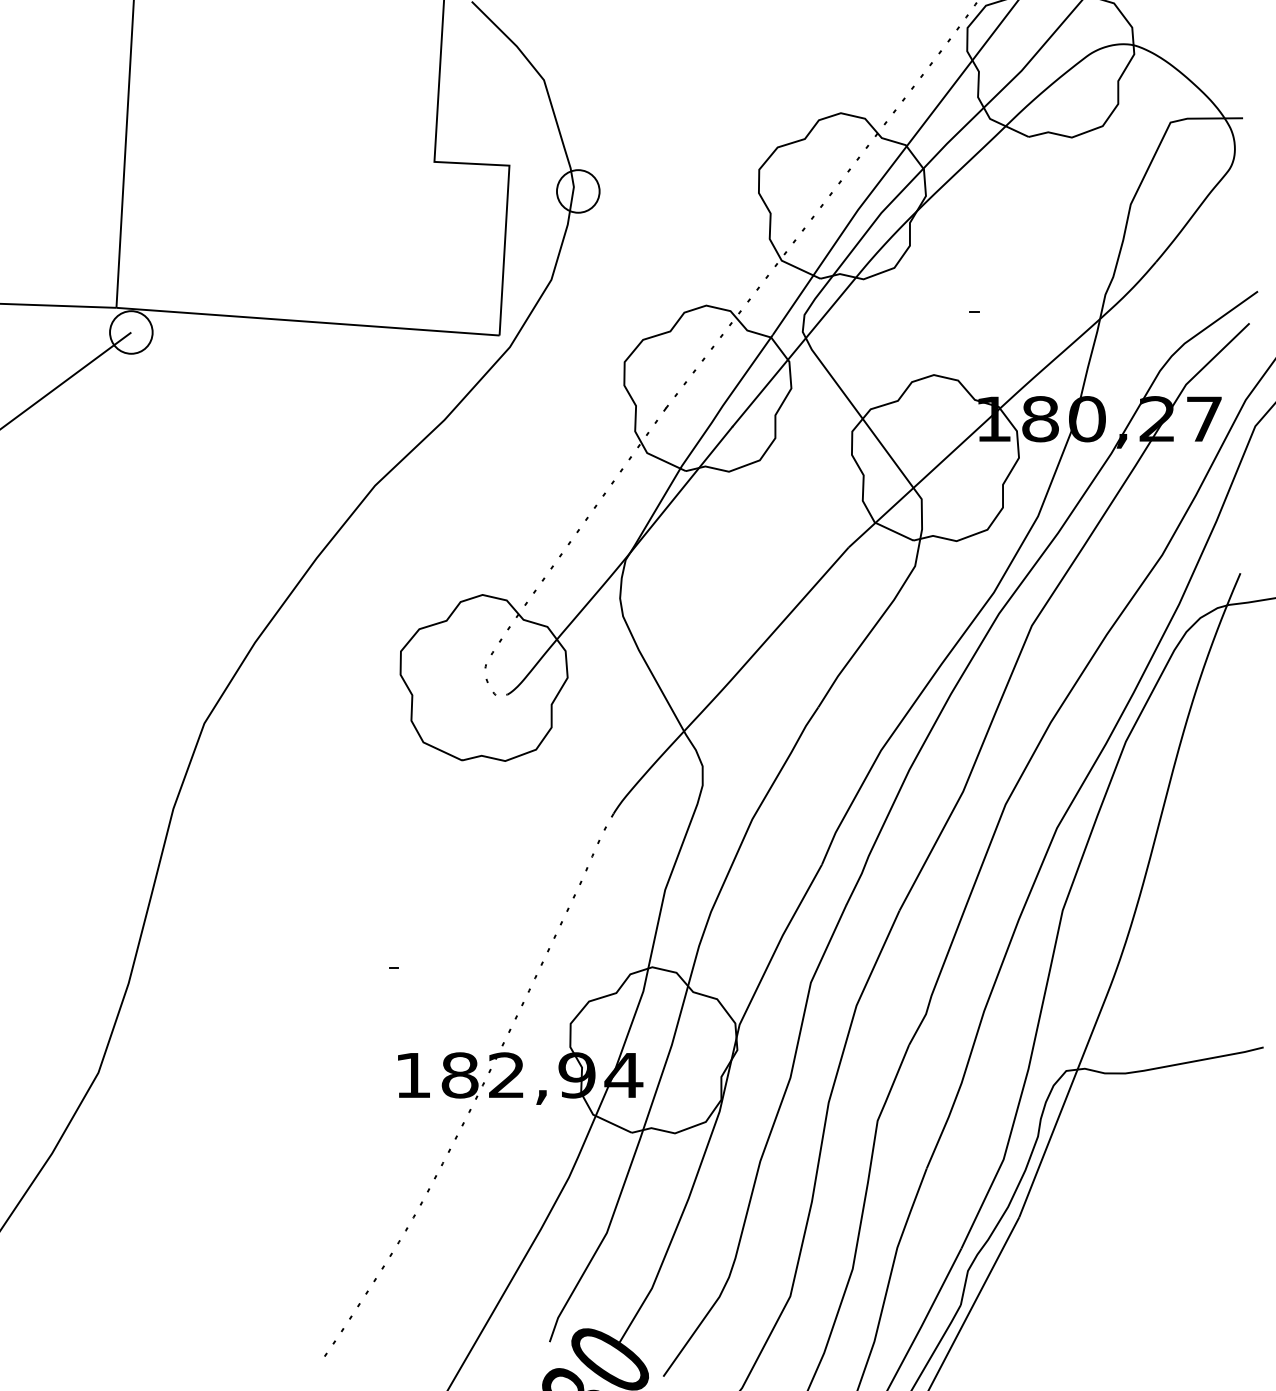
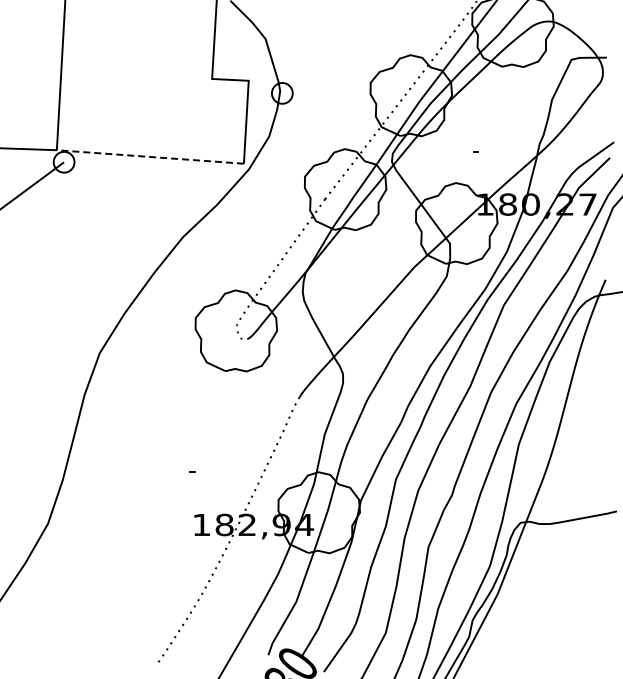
line: (308, 320) -> (150, 156), solid -> dashed

